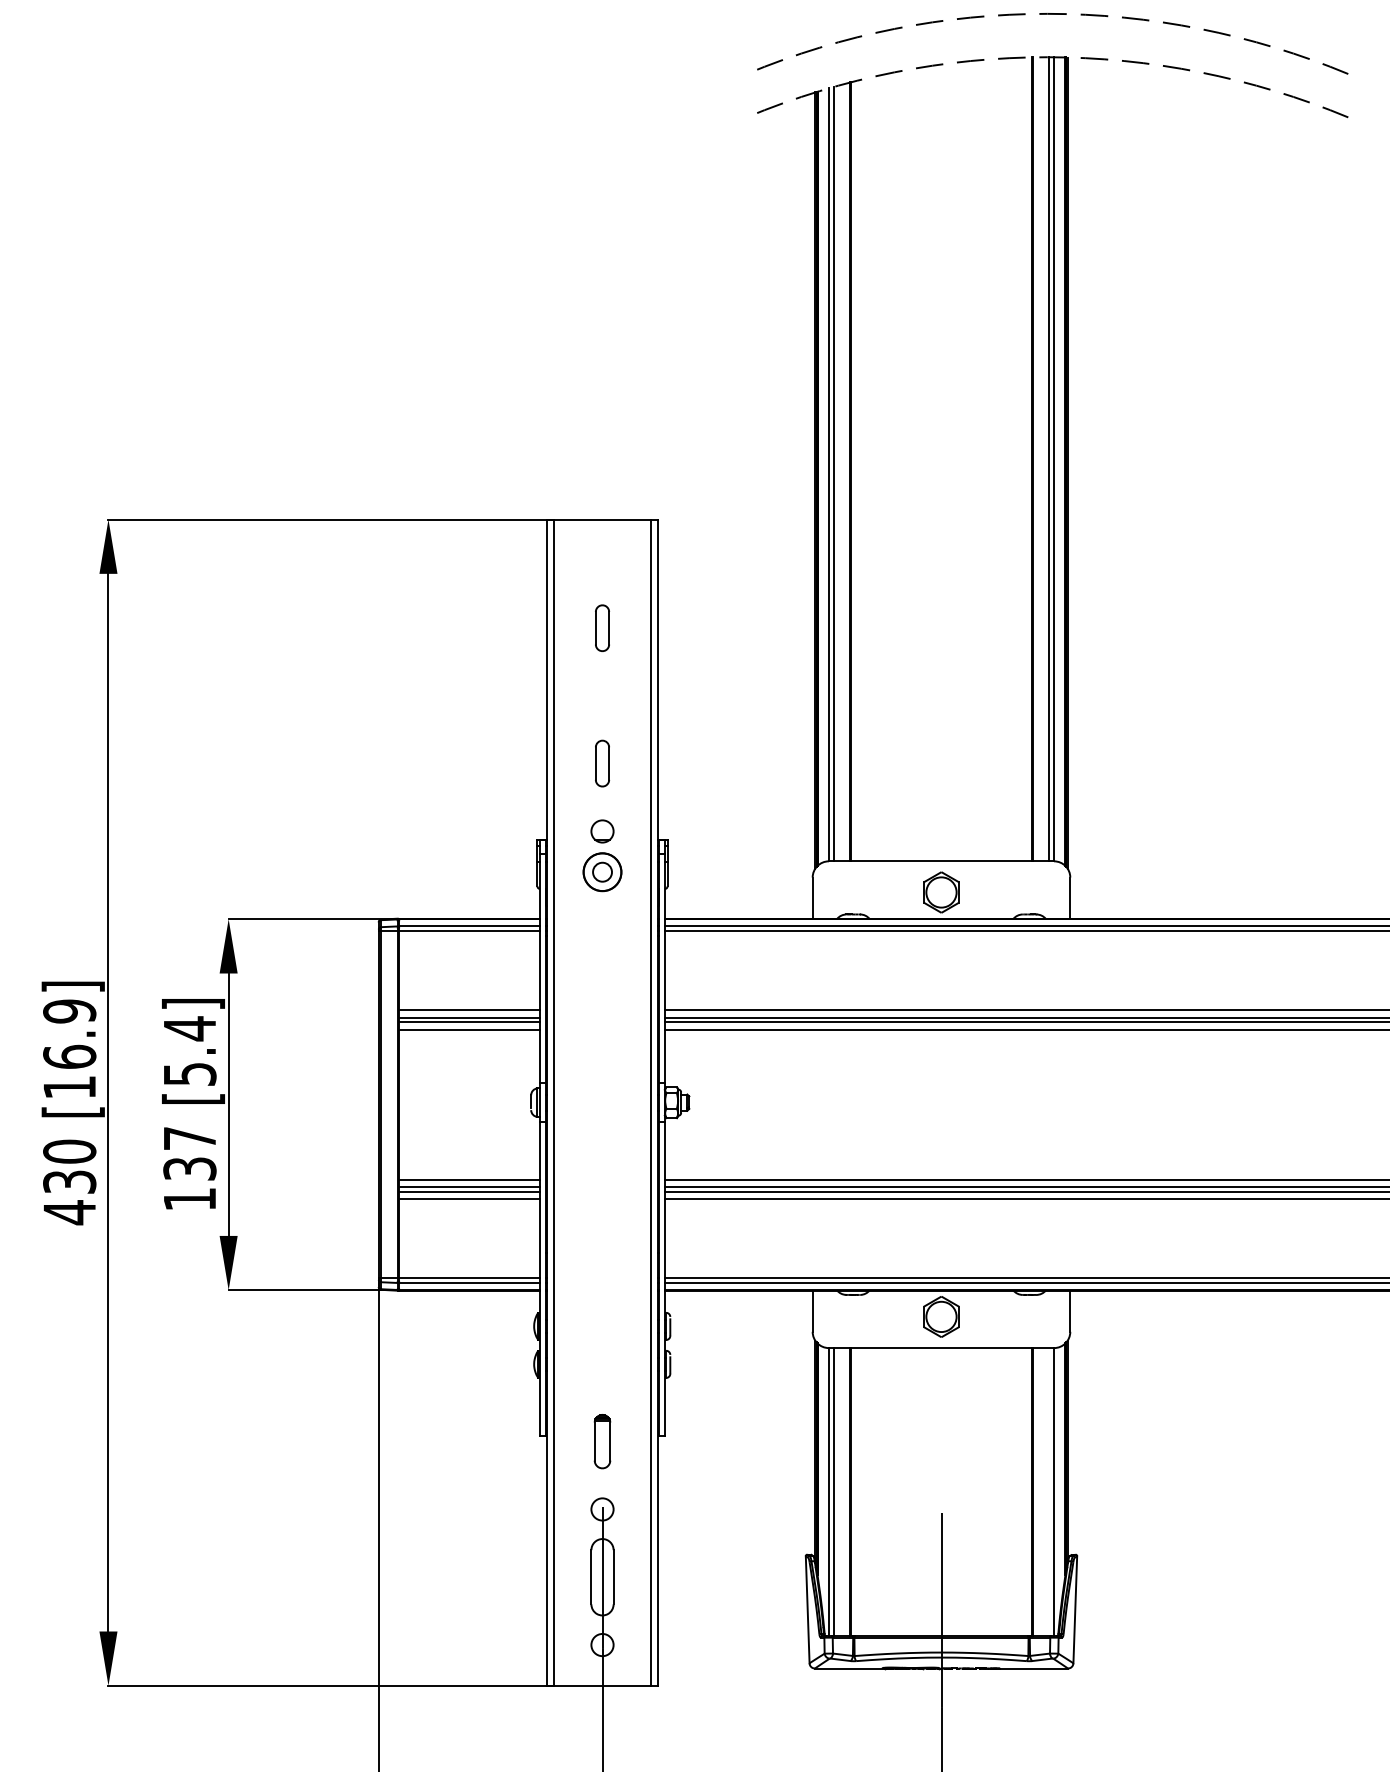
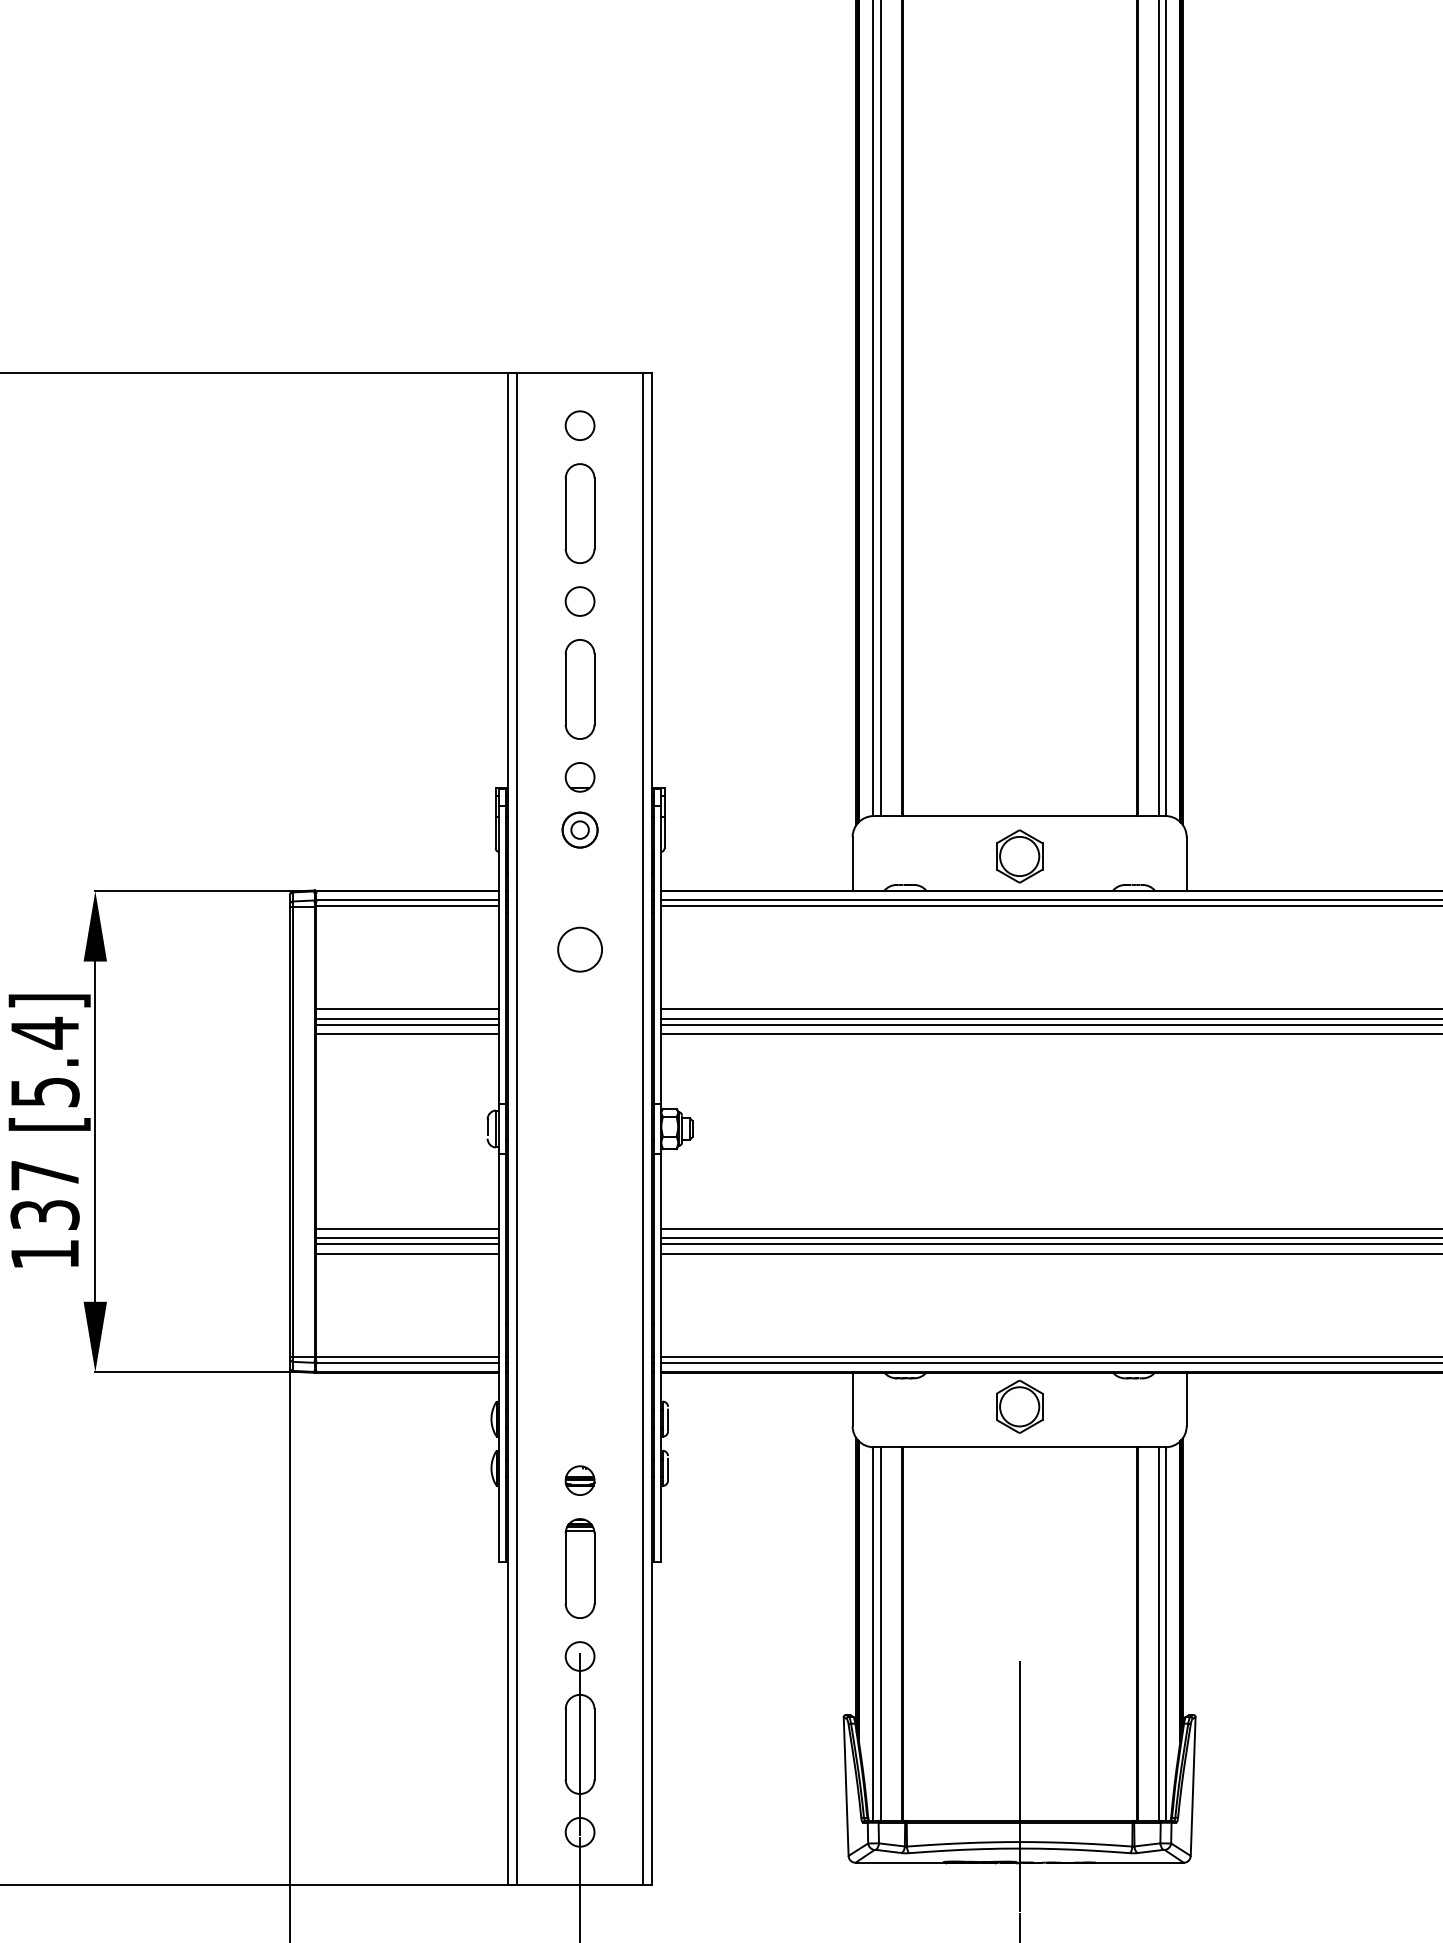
circle: (602, 560) -> (580, 425), added
part: (602, 628) -> (580, 514), size x1.67
circle: (602, 695) -> (580, 601), added
part: (602, 763) -> (580, 689), size x1.67
part: (602, 871) -> (580, 829), size x0.71
circle: (602, 964) -> (580, 949), added
part: (602, 1373) -> (580, 1480), added
part: (602, 1441) -> (580, 1568), size x1.43
line: (1048, 1491) -> (1158, 1633), added

